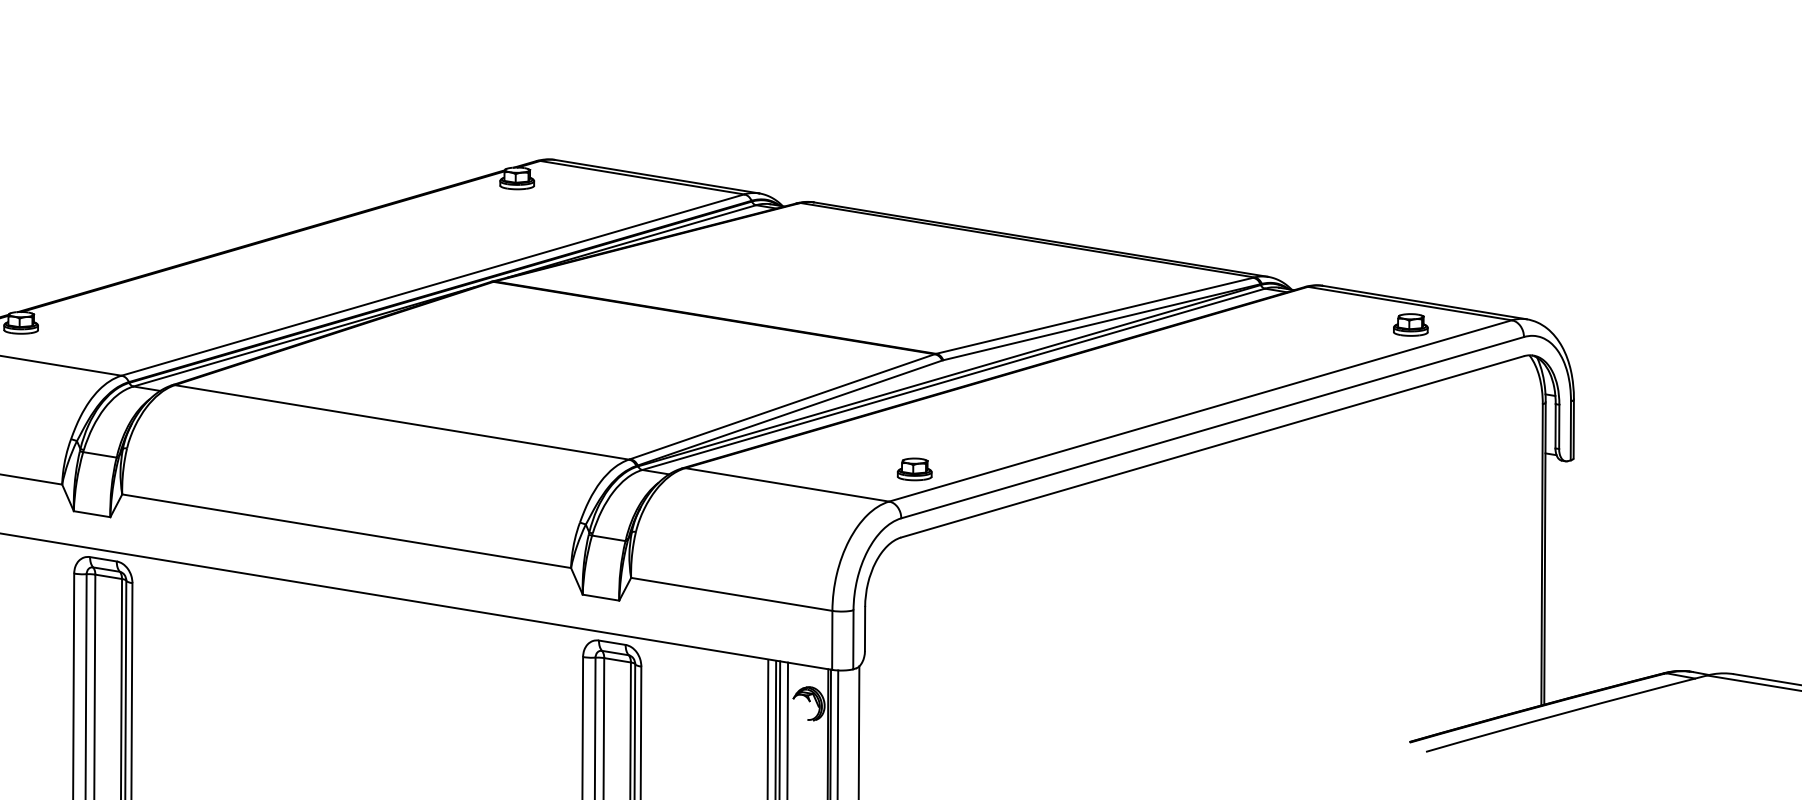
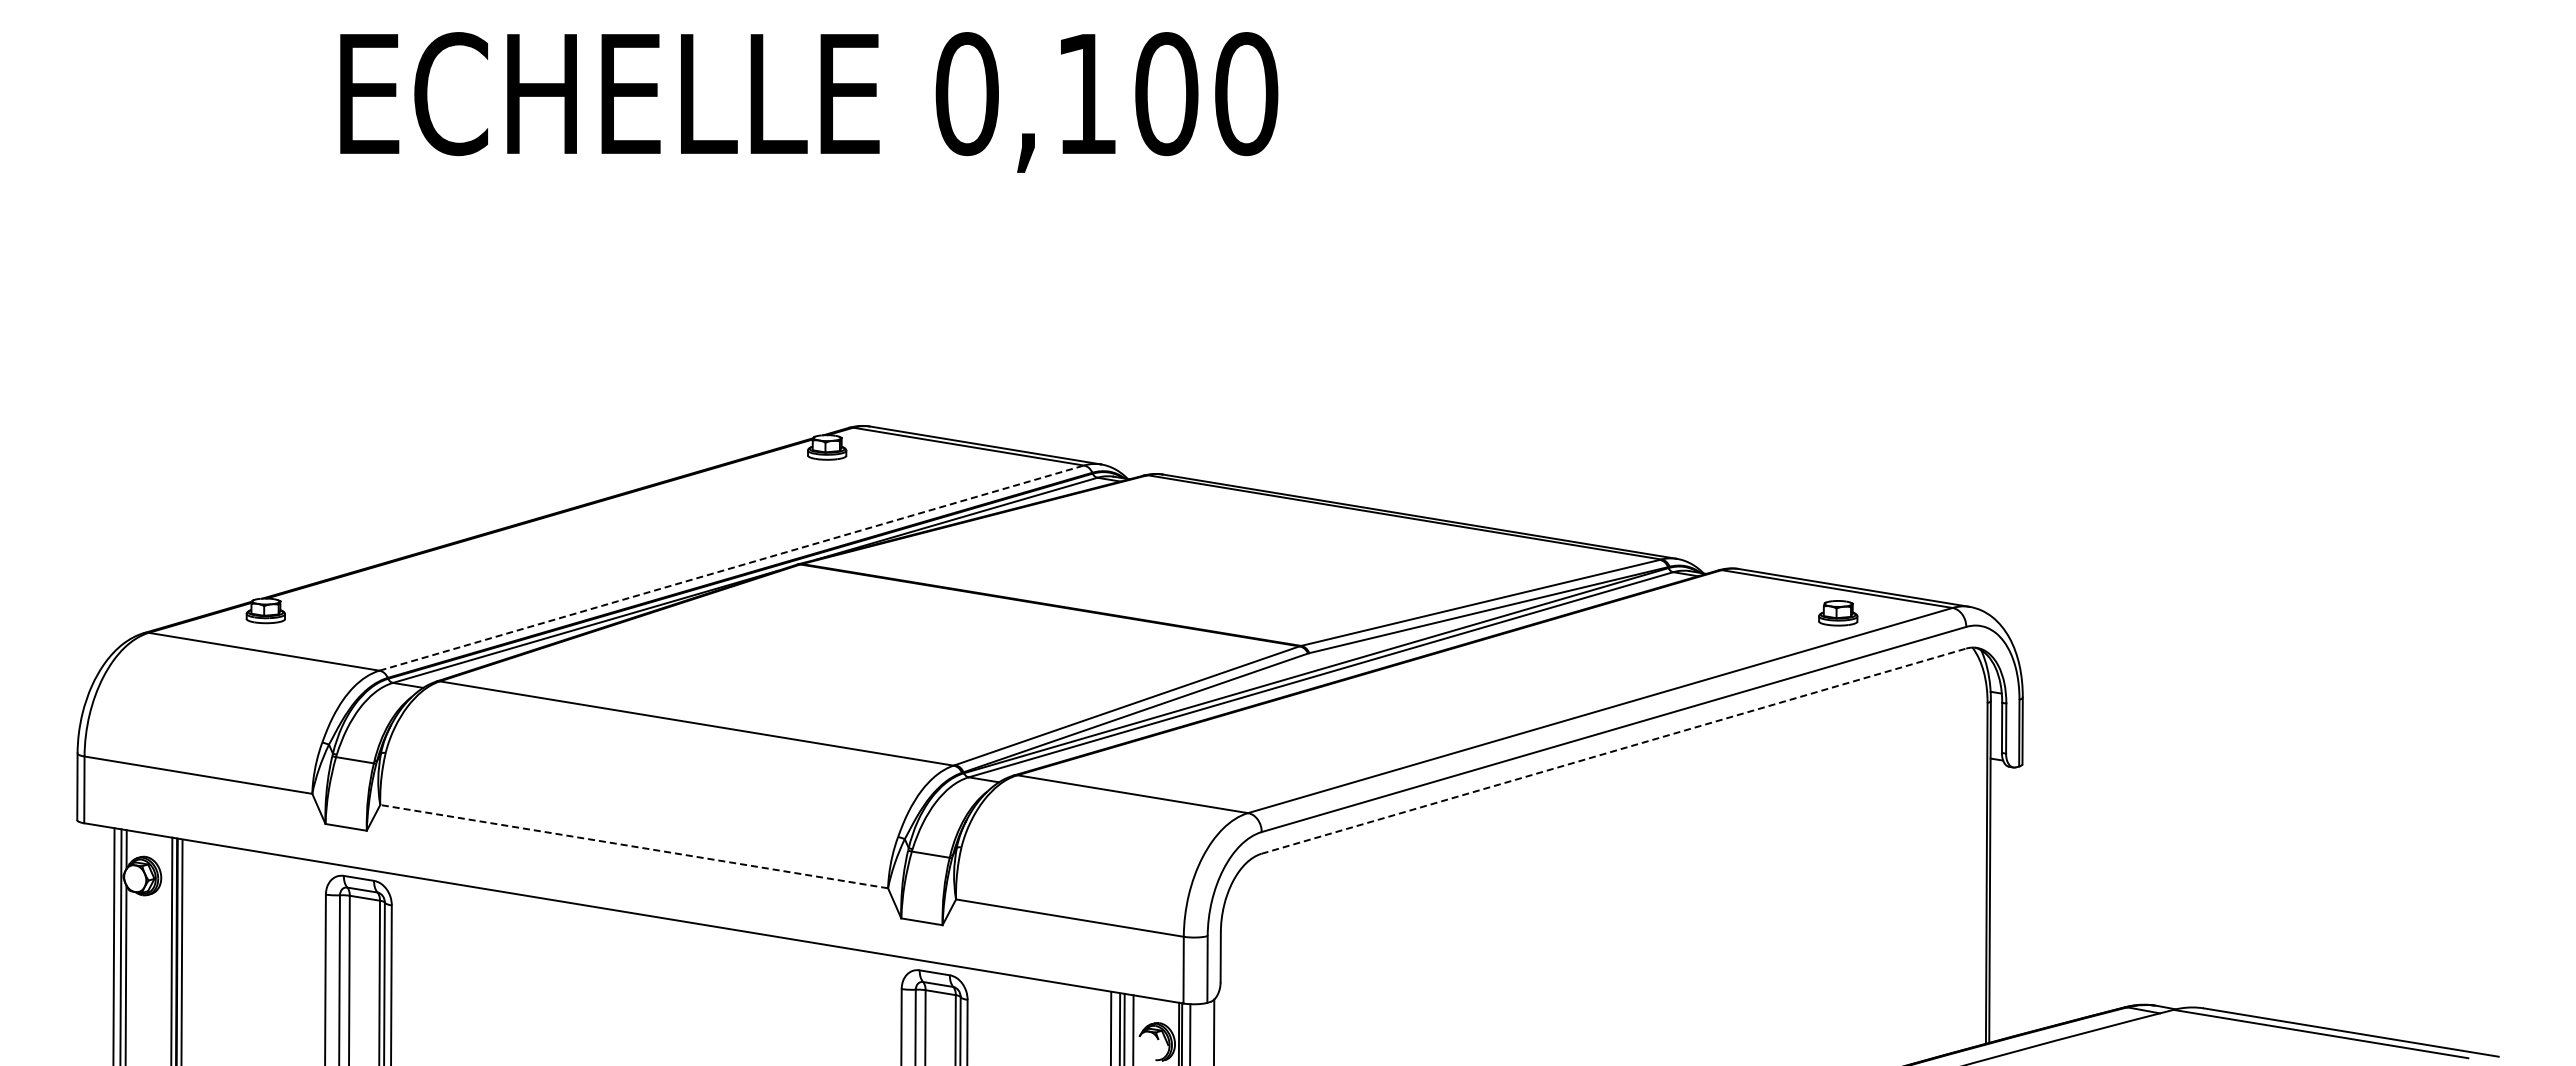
line: (432, 285) -> (731, 568), solid -> dashed
line: (1212, 447) -> (1613, 751), solid -> dashed
part: (914, 469) -> (1276, 776), removed
line: (346, 531) -> (633, 846), solid -> dashed

